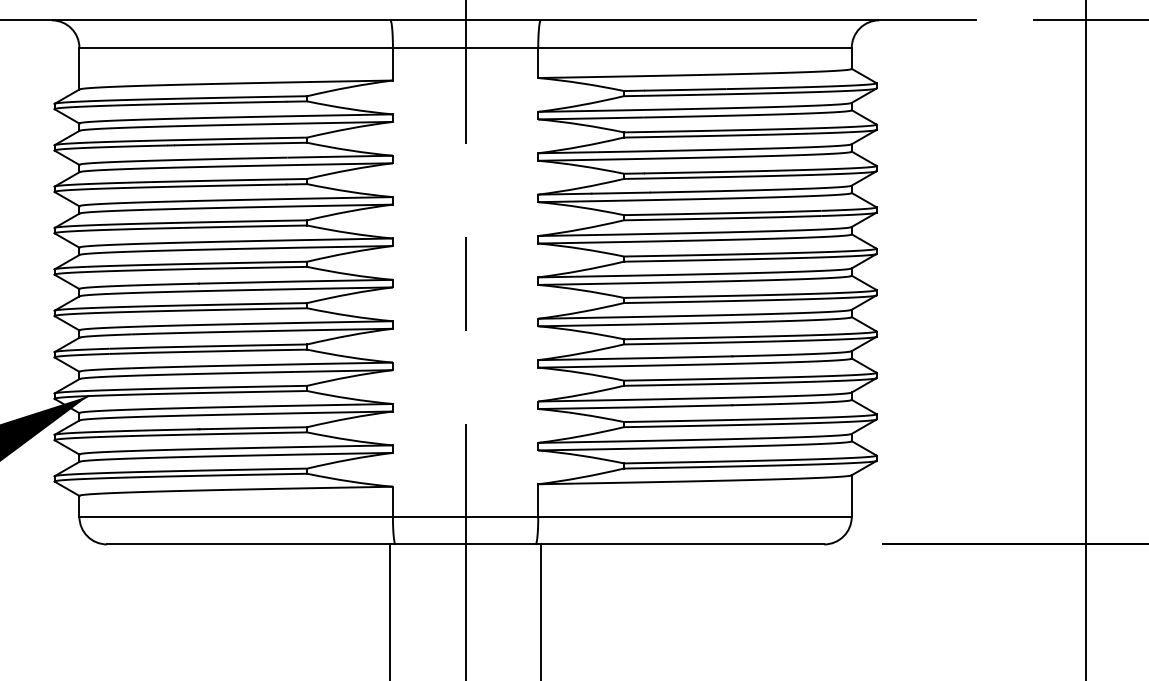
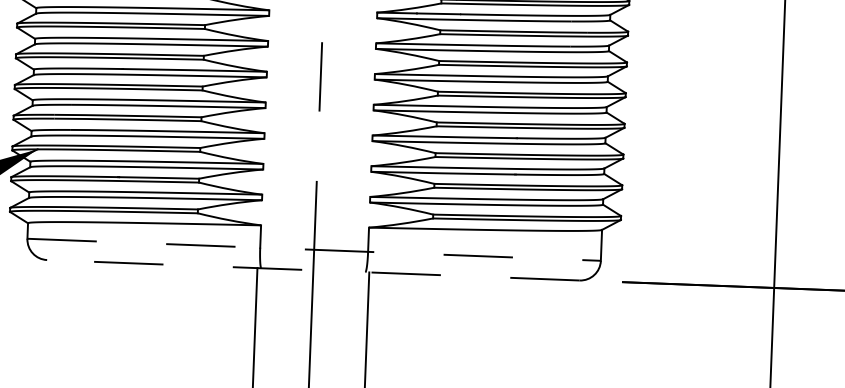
line: (466, 516) -> (314, 249), solid -> dashed
line: (465, 544) -> (313, 270), solid -> dashed

